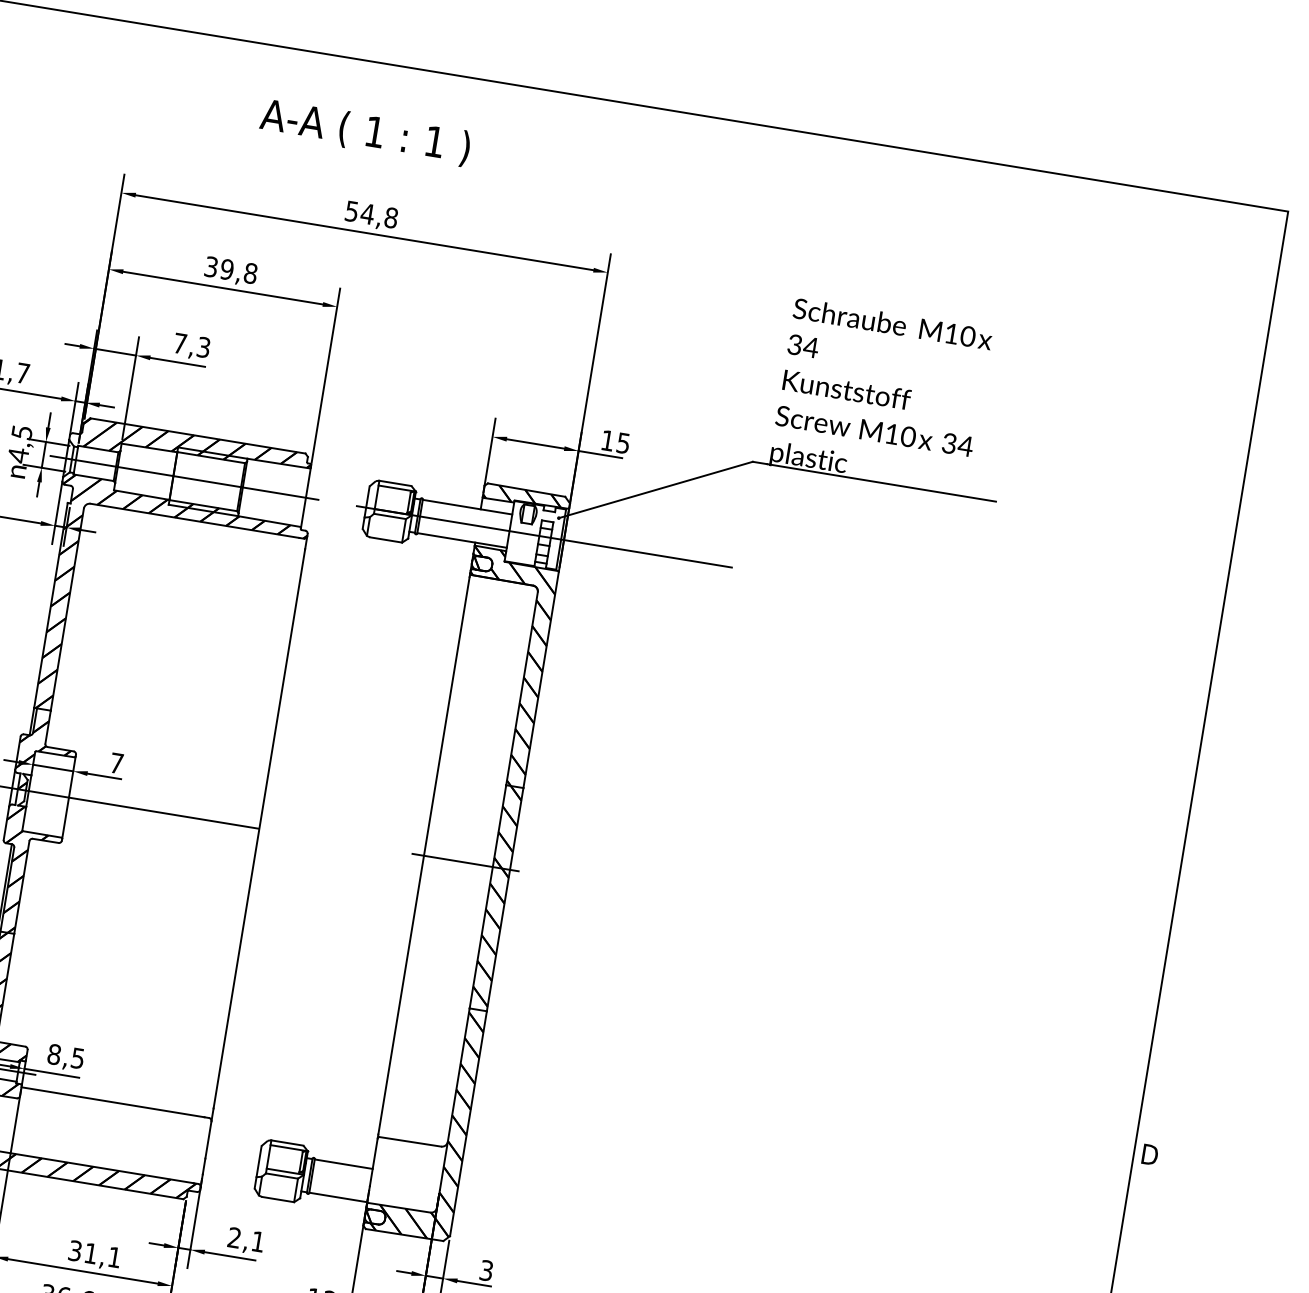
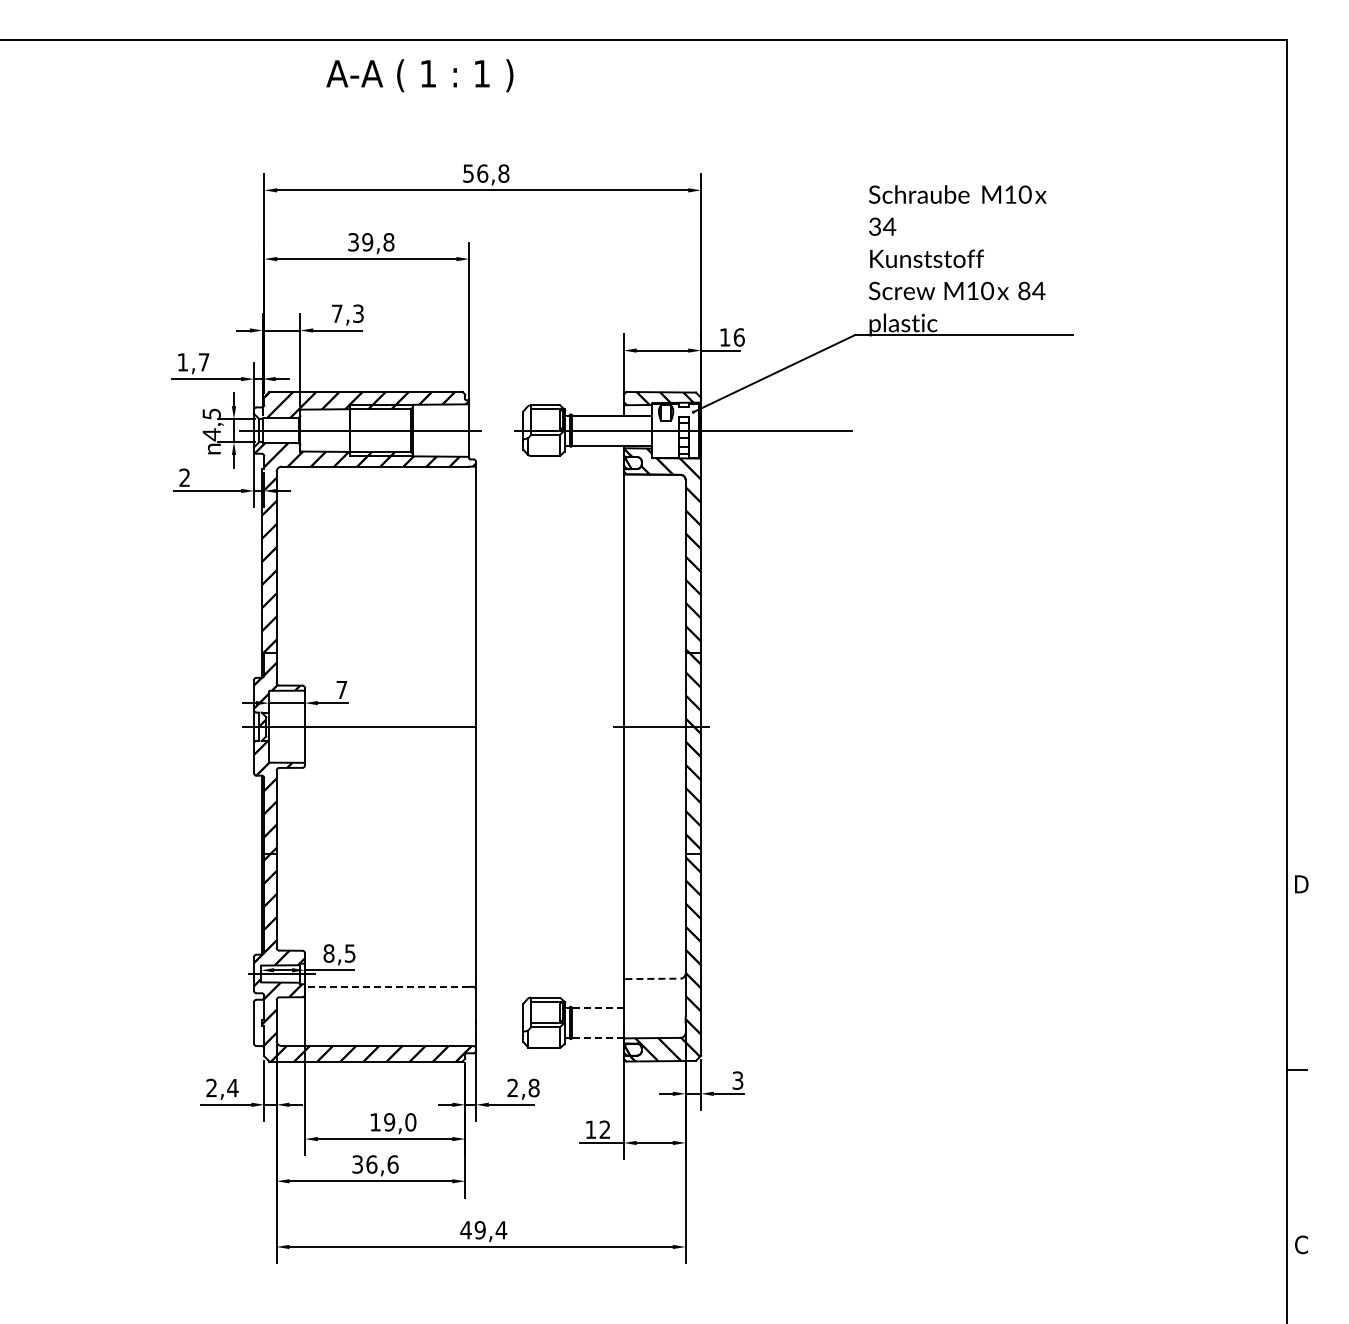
text: (364, 132) -> (419, 75), moved
text: (367, 213) -> (482, 173), 54,8 -> 56,8
text: (622, 443) -> (738, 337), 15 -> 16
text: (949, 443) -> (1024, 290), 34 -> 84
line: (112, 1101) -> (386, 986), solid -> dashed
line: (410, 1141) -> (652, 978), solid -> dashed
line: (343, 1163) -> (597, 1007), solid -> dashed
line: (337, 1197) -> (597, 1037), solid -> dashed
text: (257, 1241) -> (533, 1087), 2,1 -> 2,8
text: (95, 1254) -> (393, 1122), 31,1 -> 19,0

